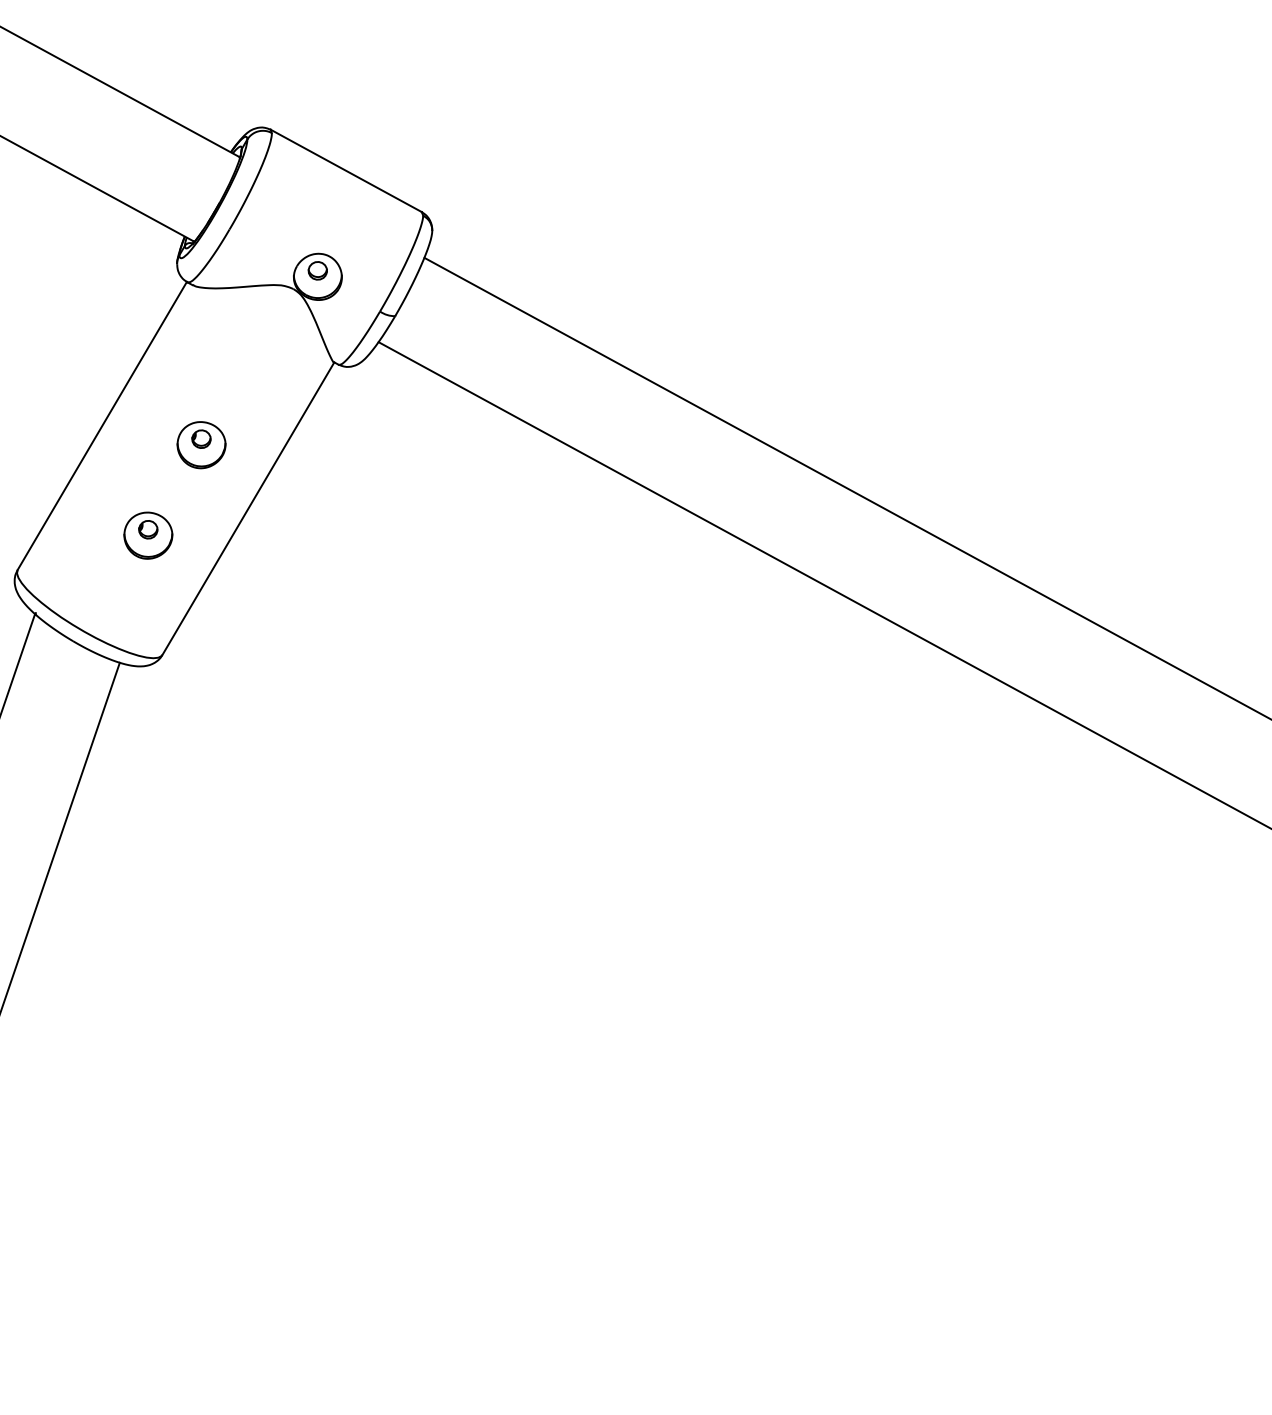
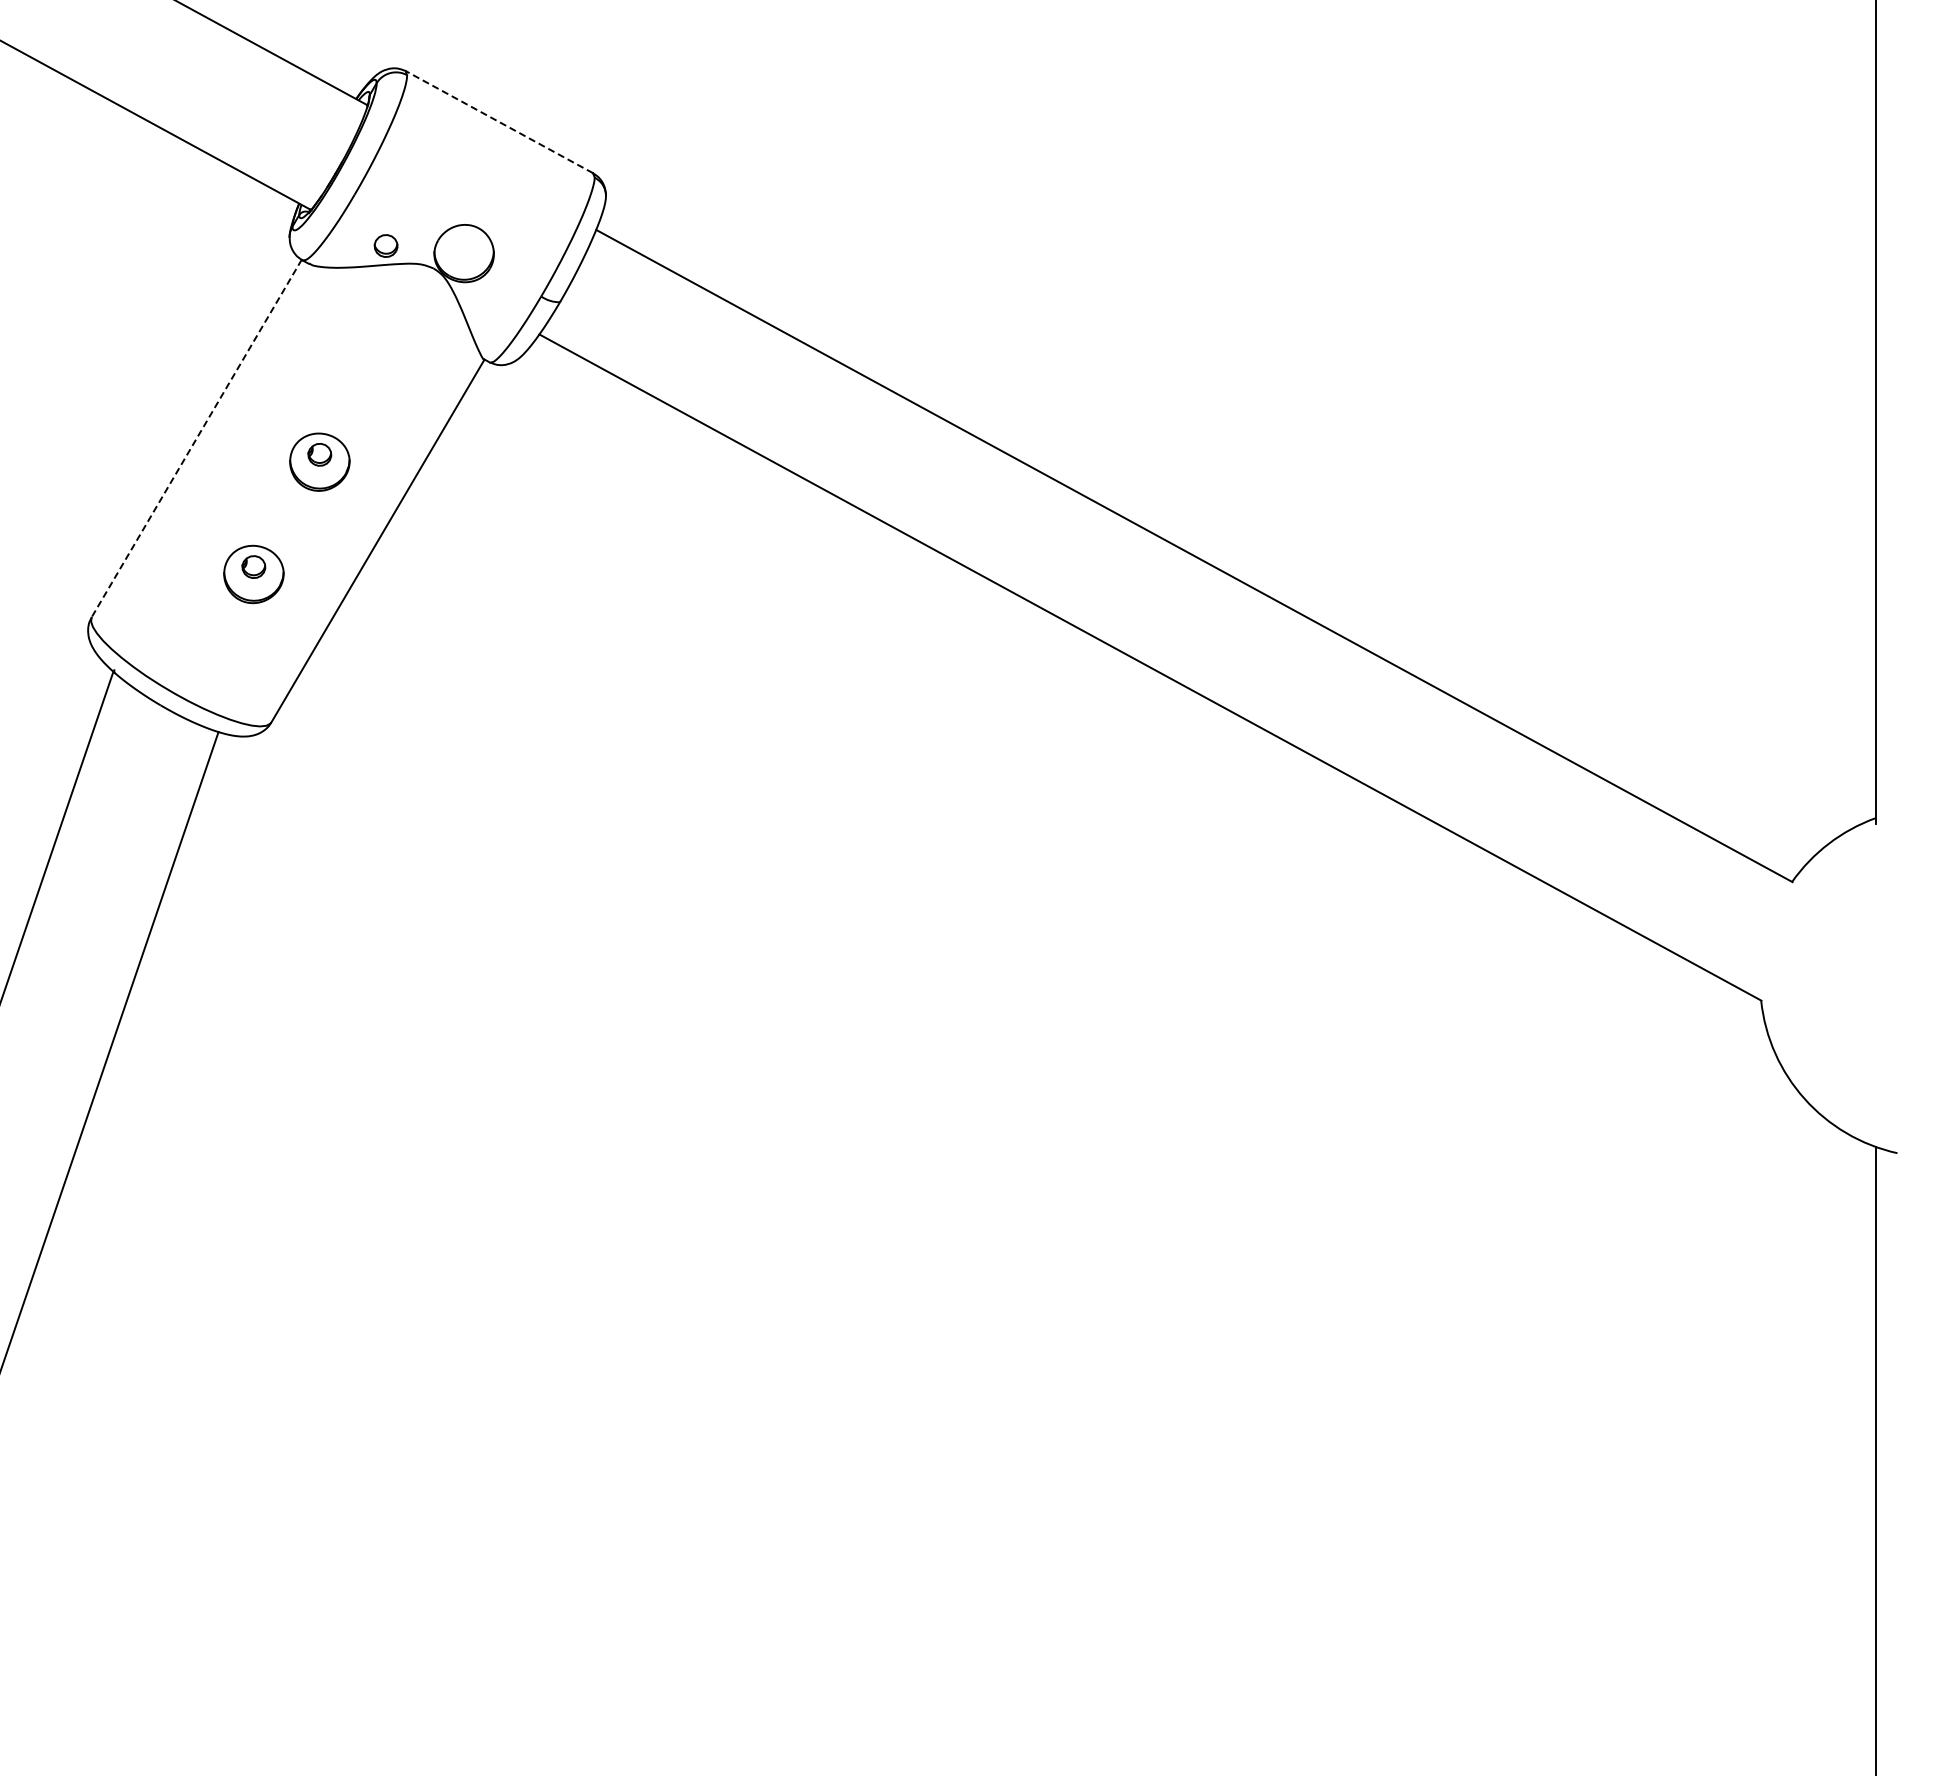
line: (346, 171) -> (499, 122), solid -> dashed
part: (317, 270) -> (385, 245), moved
line: (102, 426) -> (196, 438), solid -> dashed

